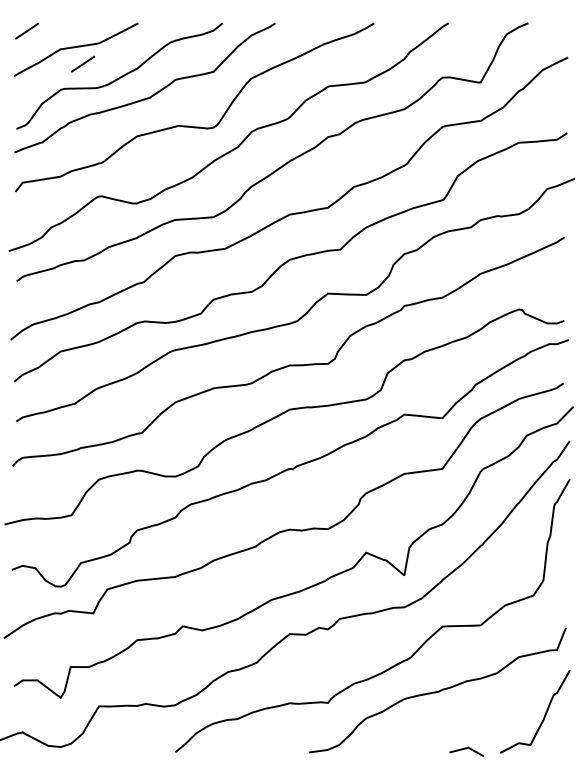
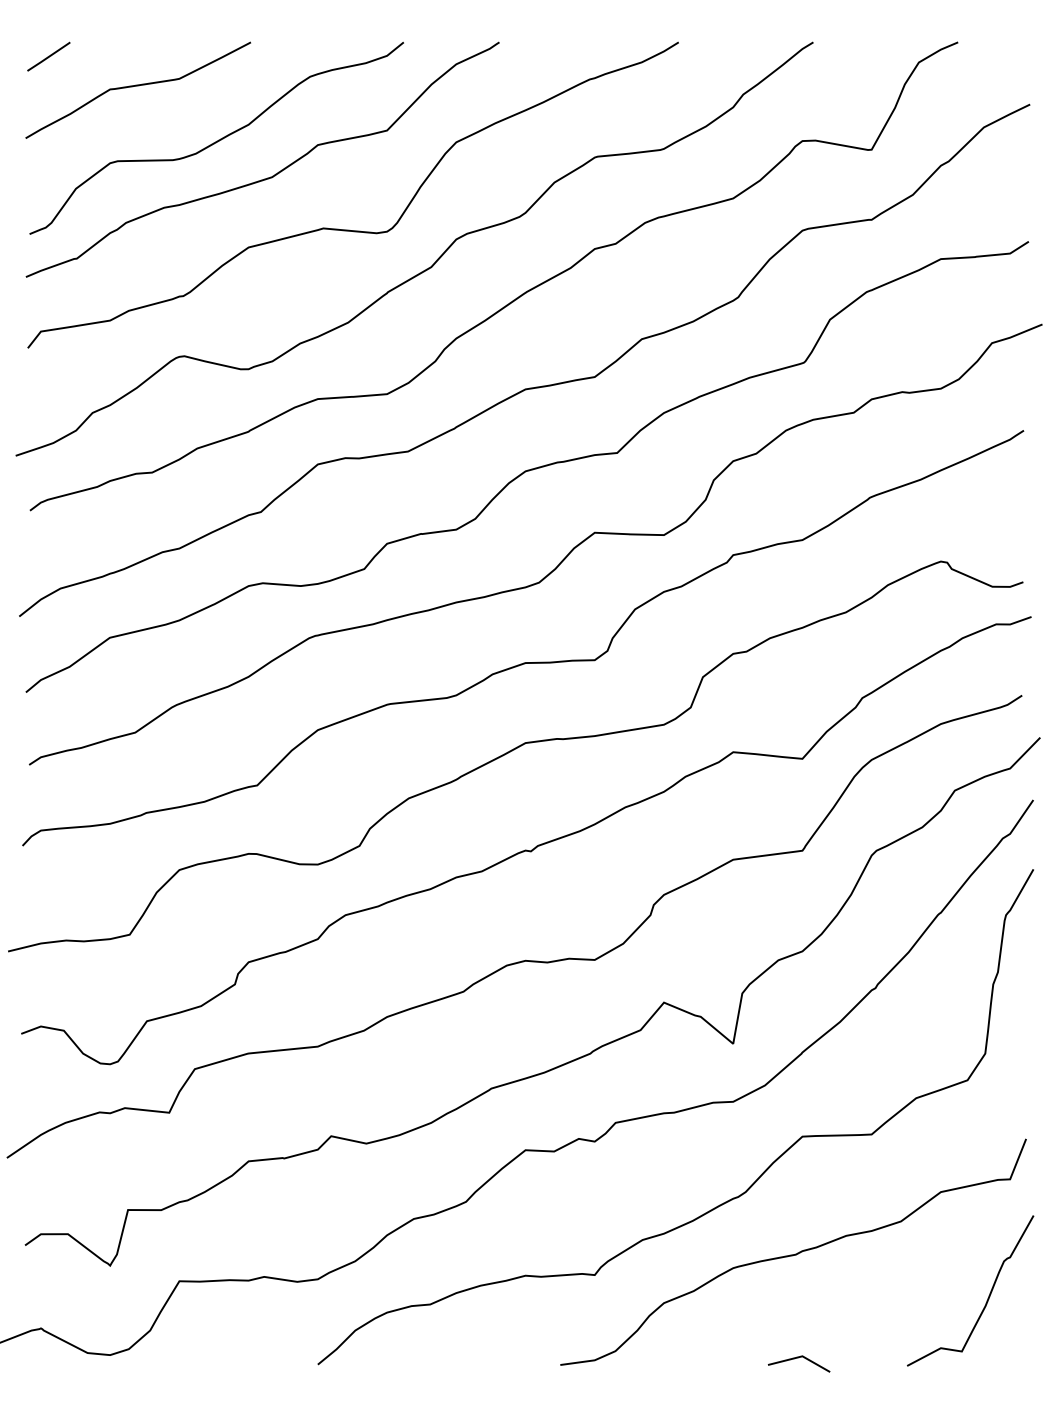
line: (82, 63) -> (149, 115), removed
line: (466, 749) -> (798, 1359), moved

